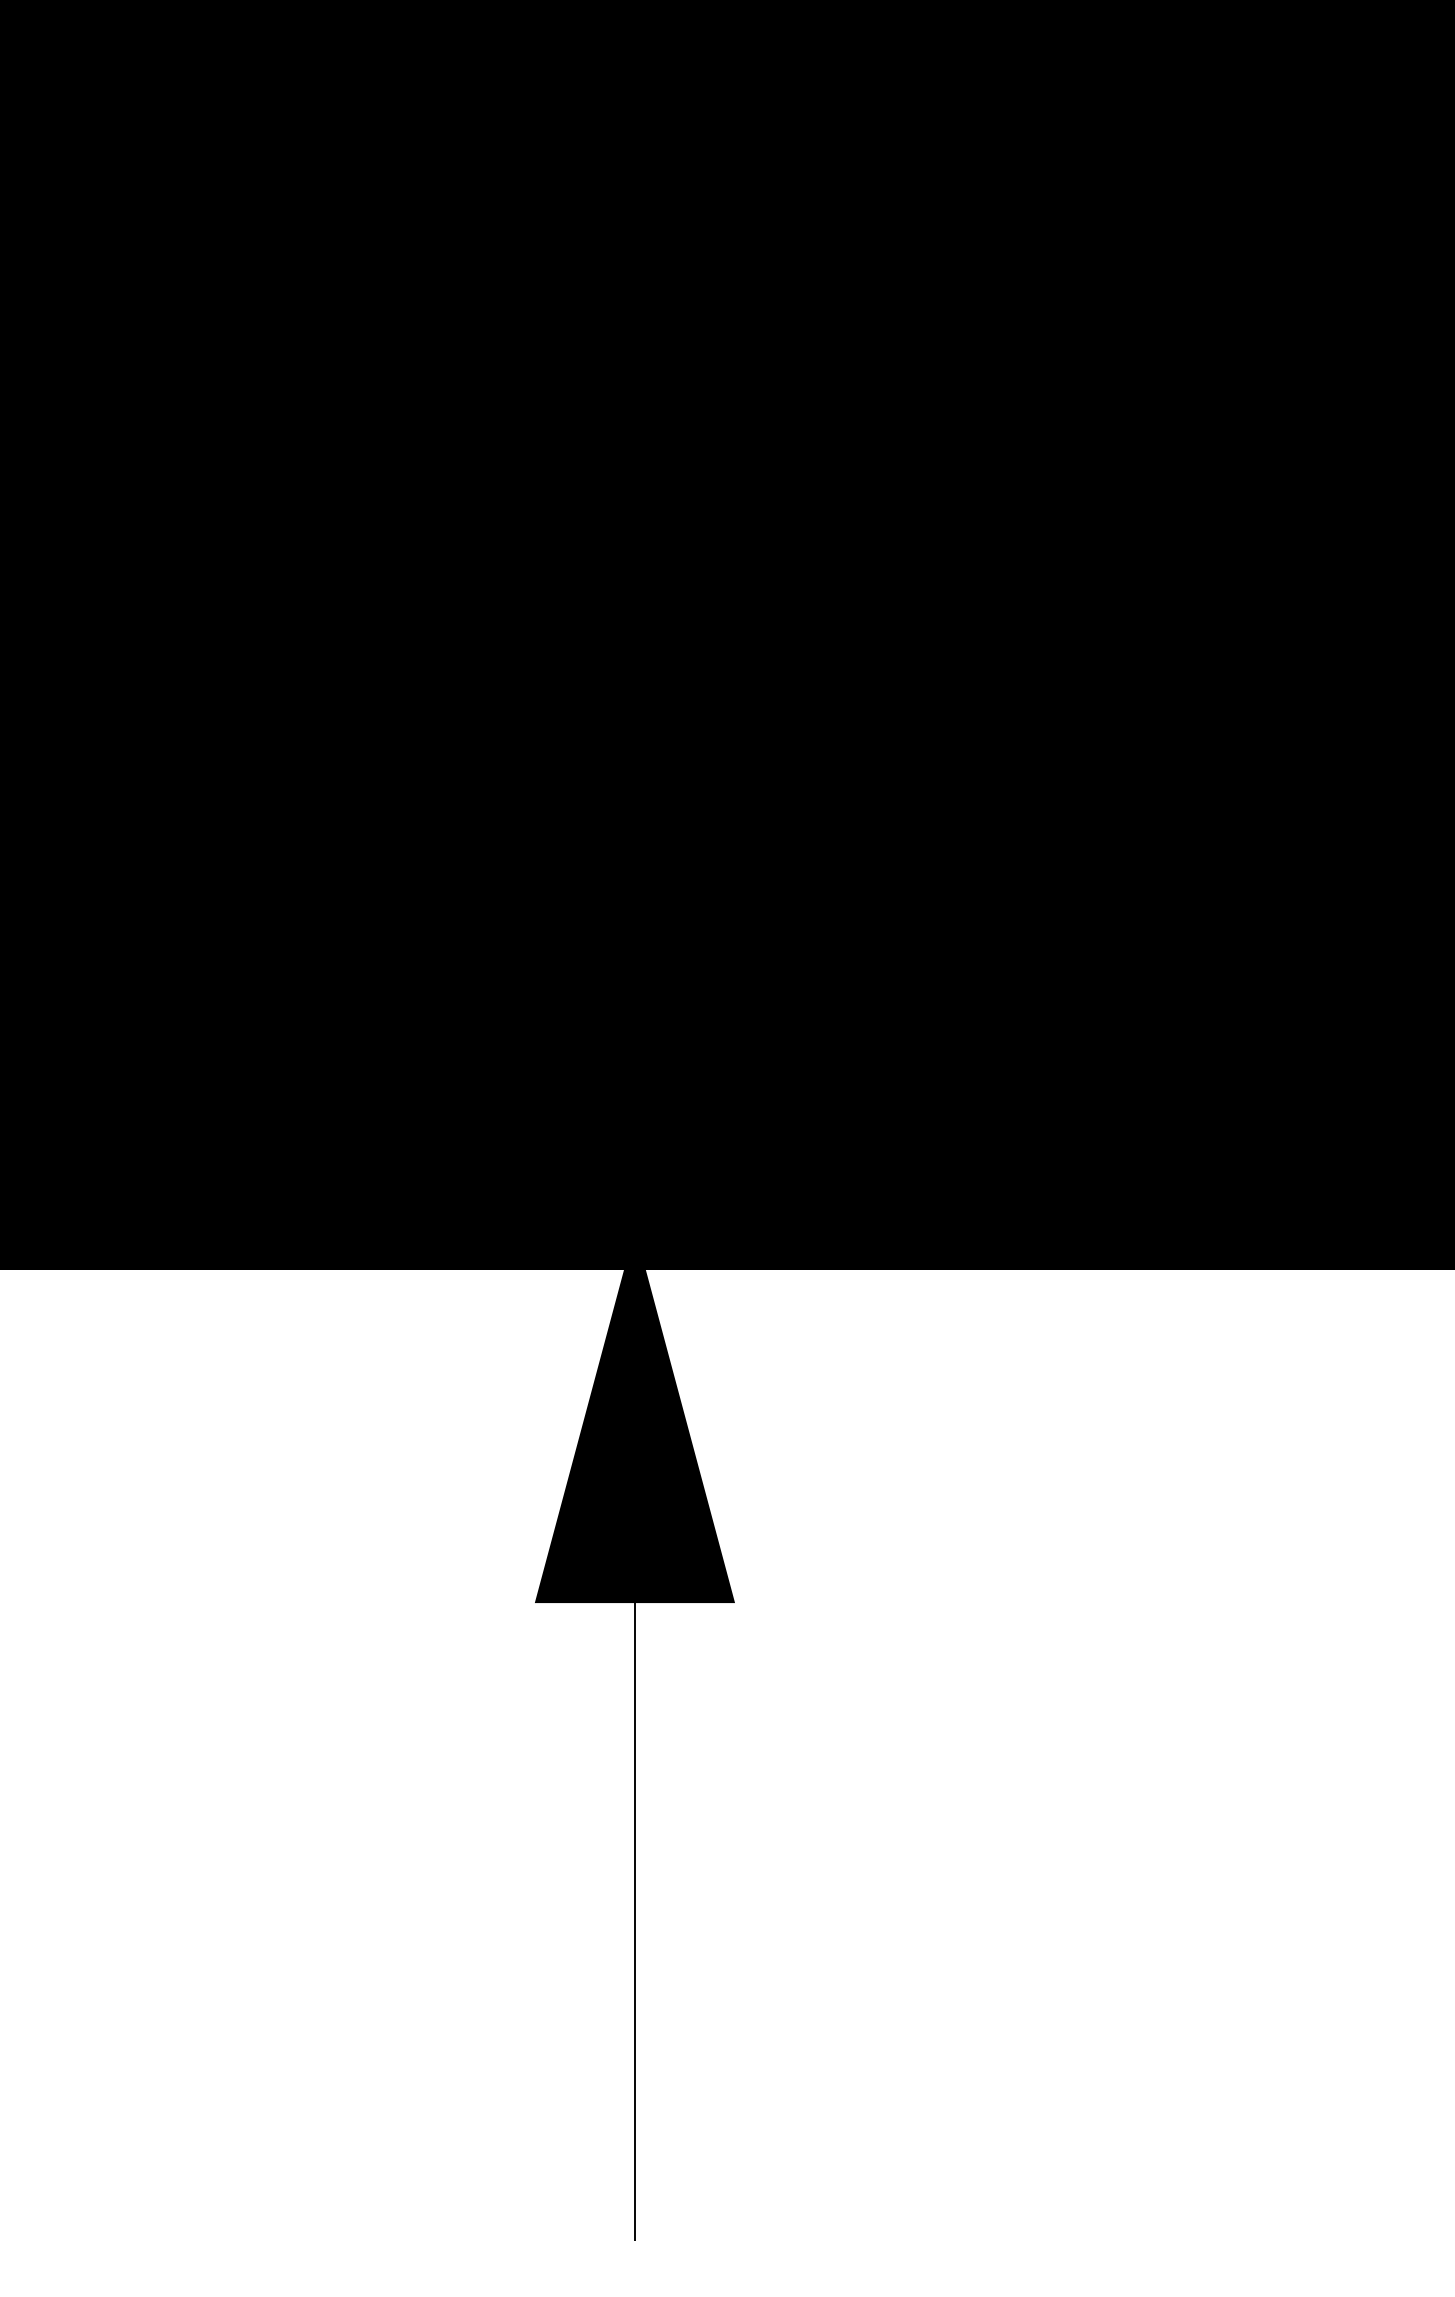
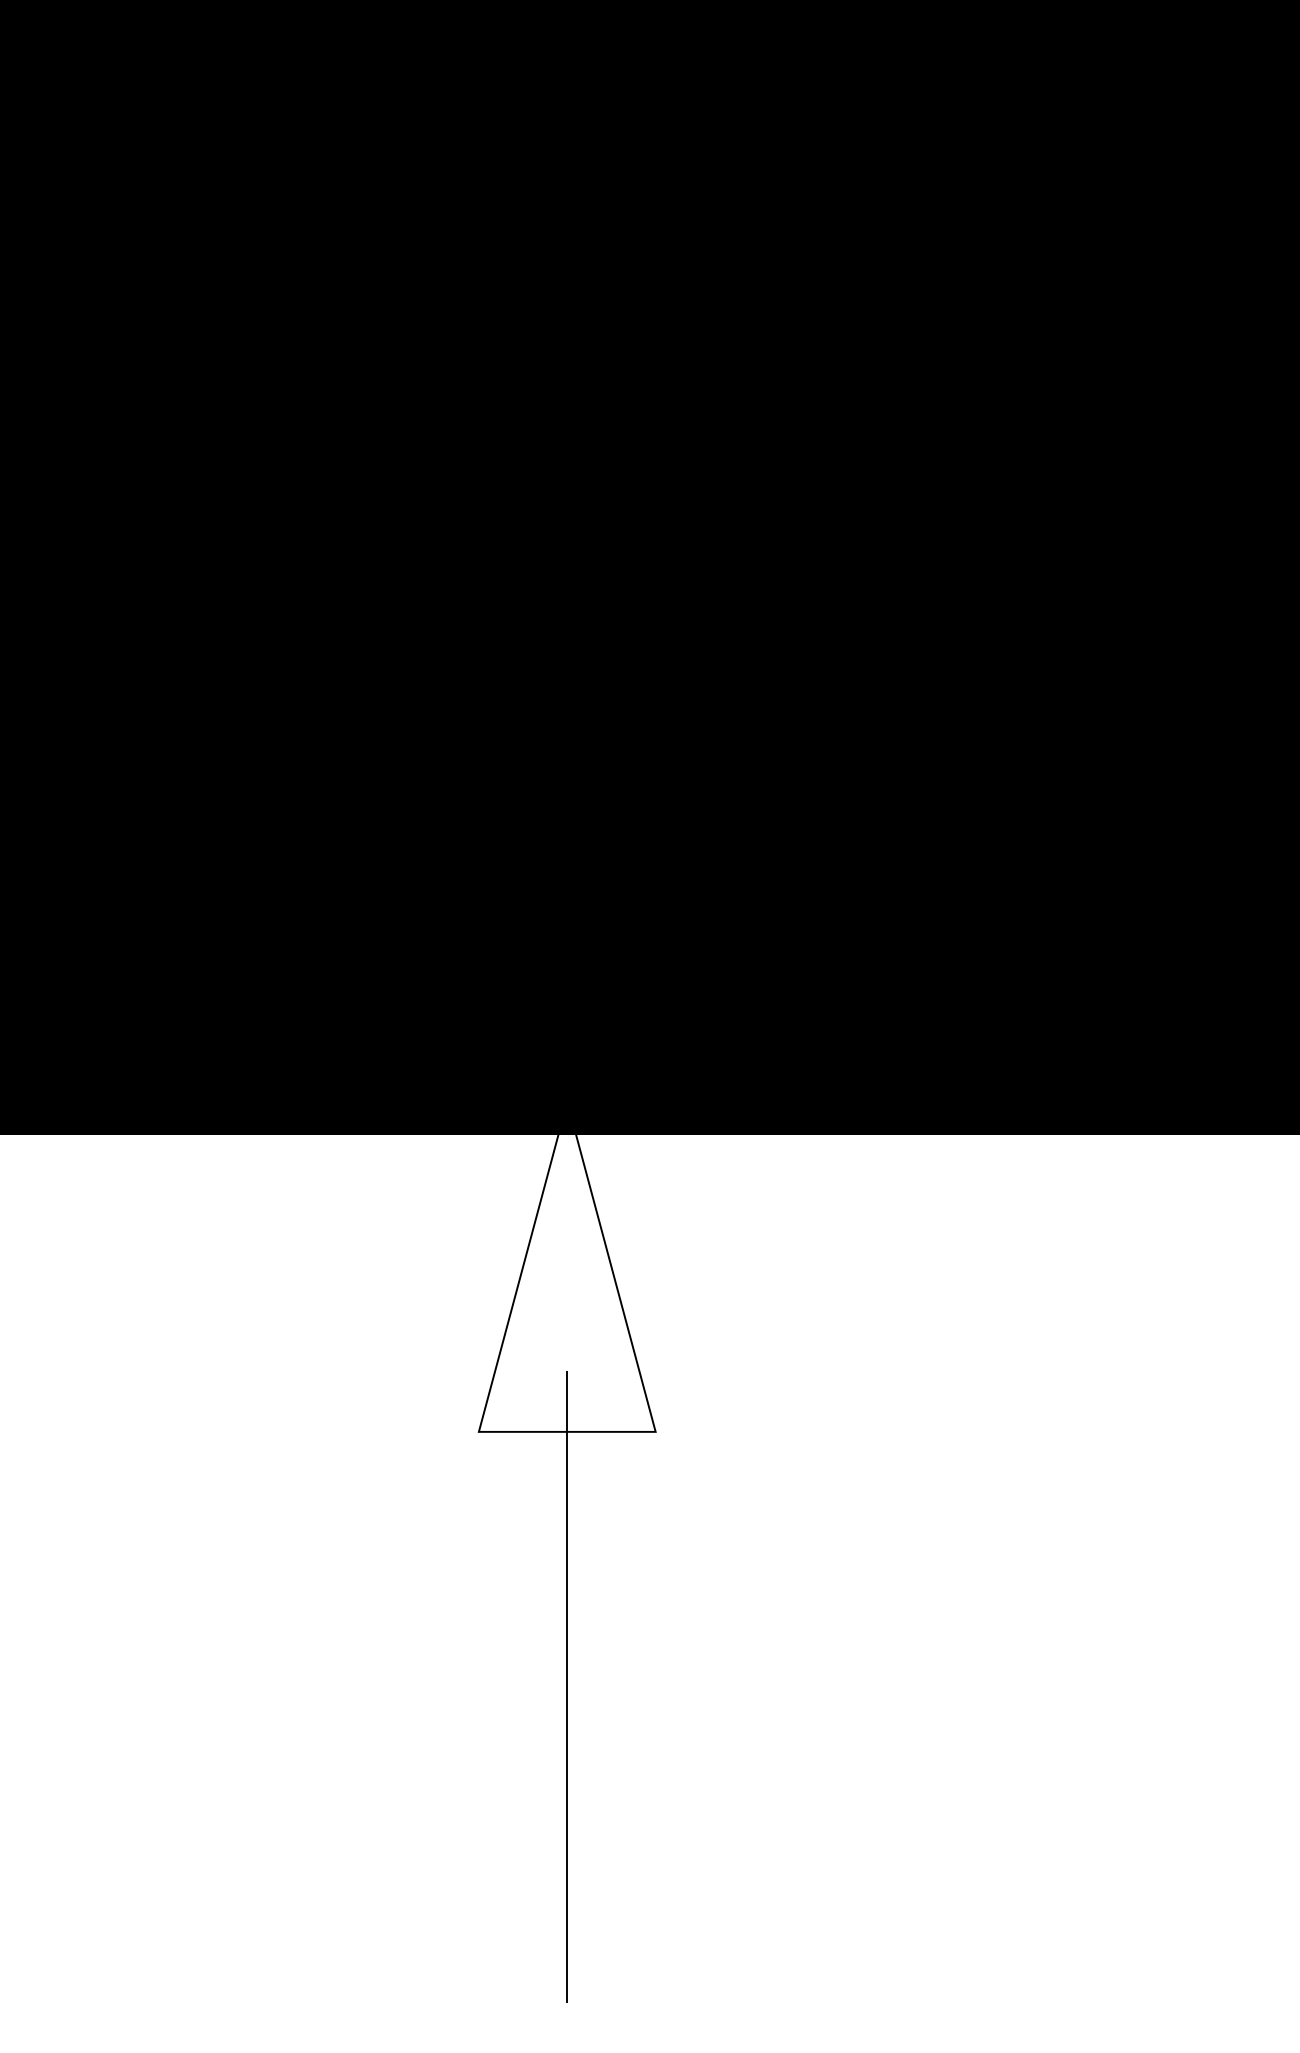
fill: (634, 1417) -> (566, 1266), removed

